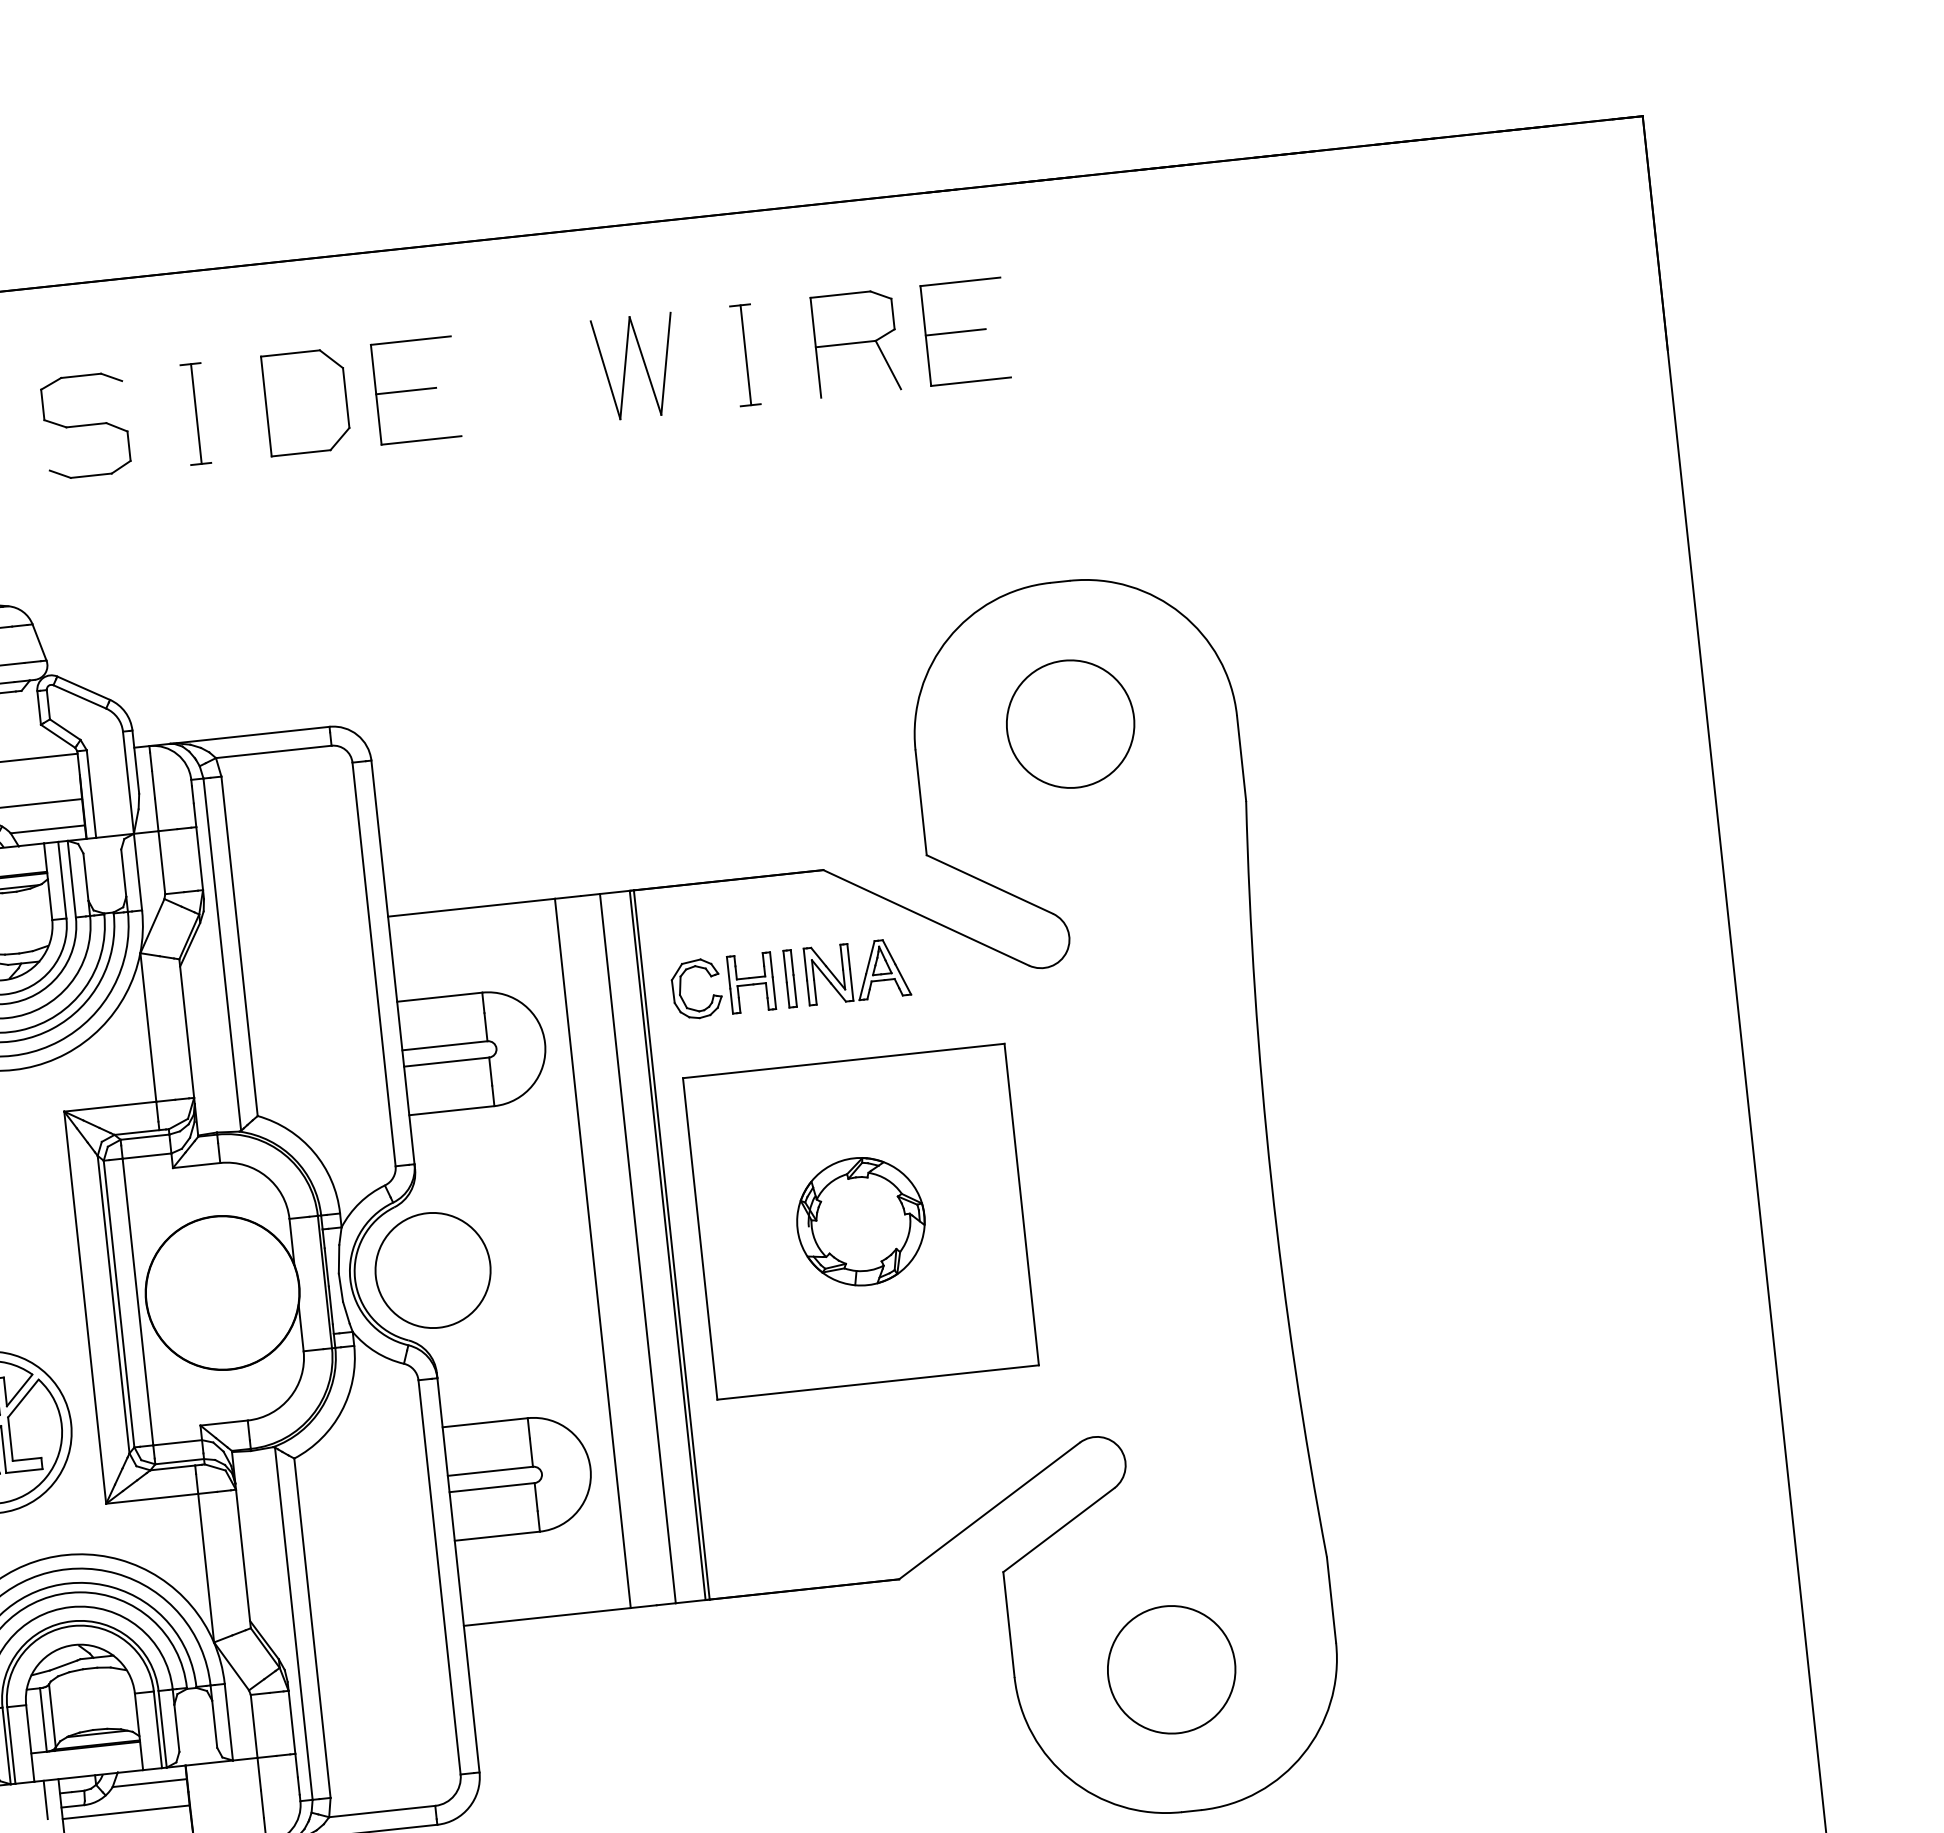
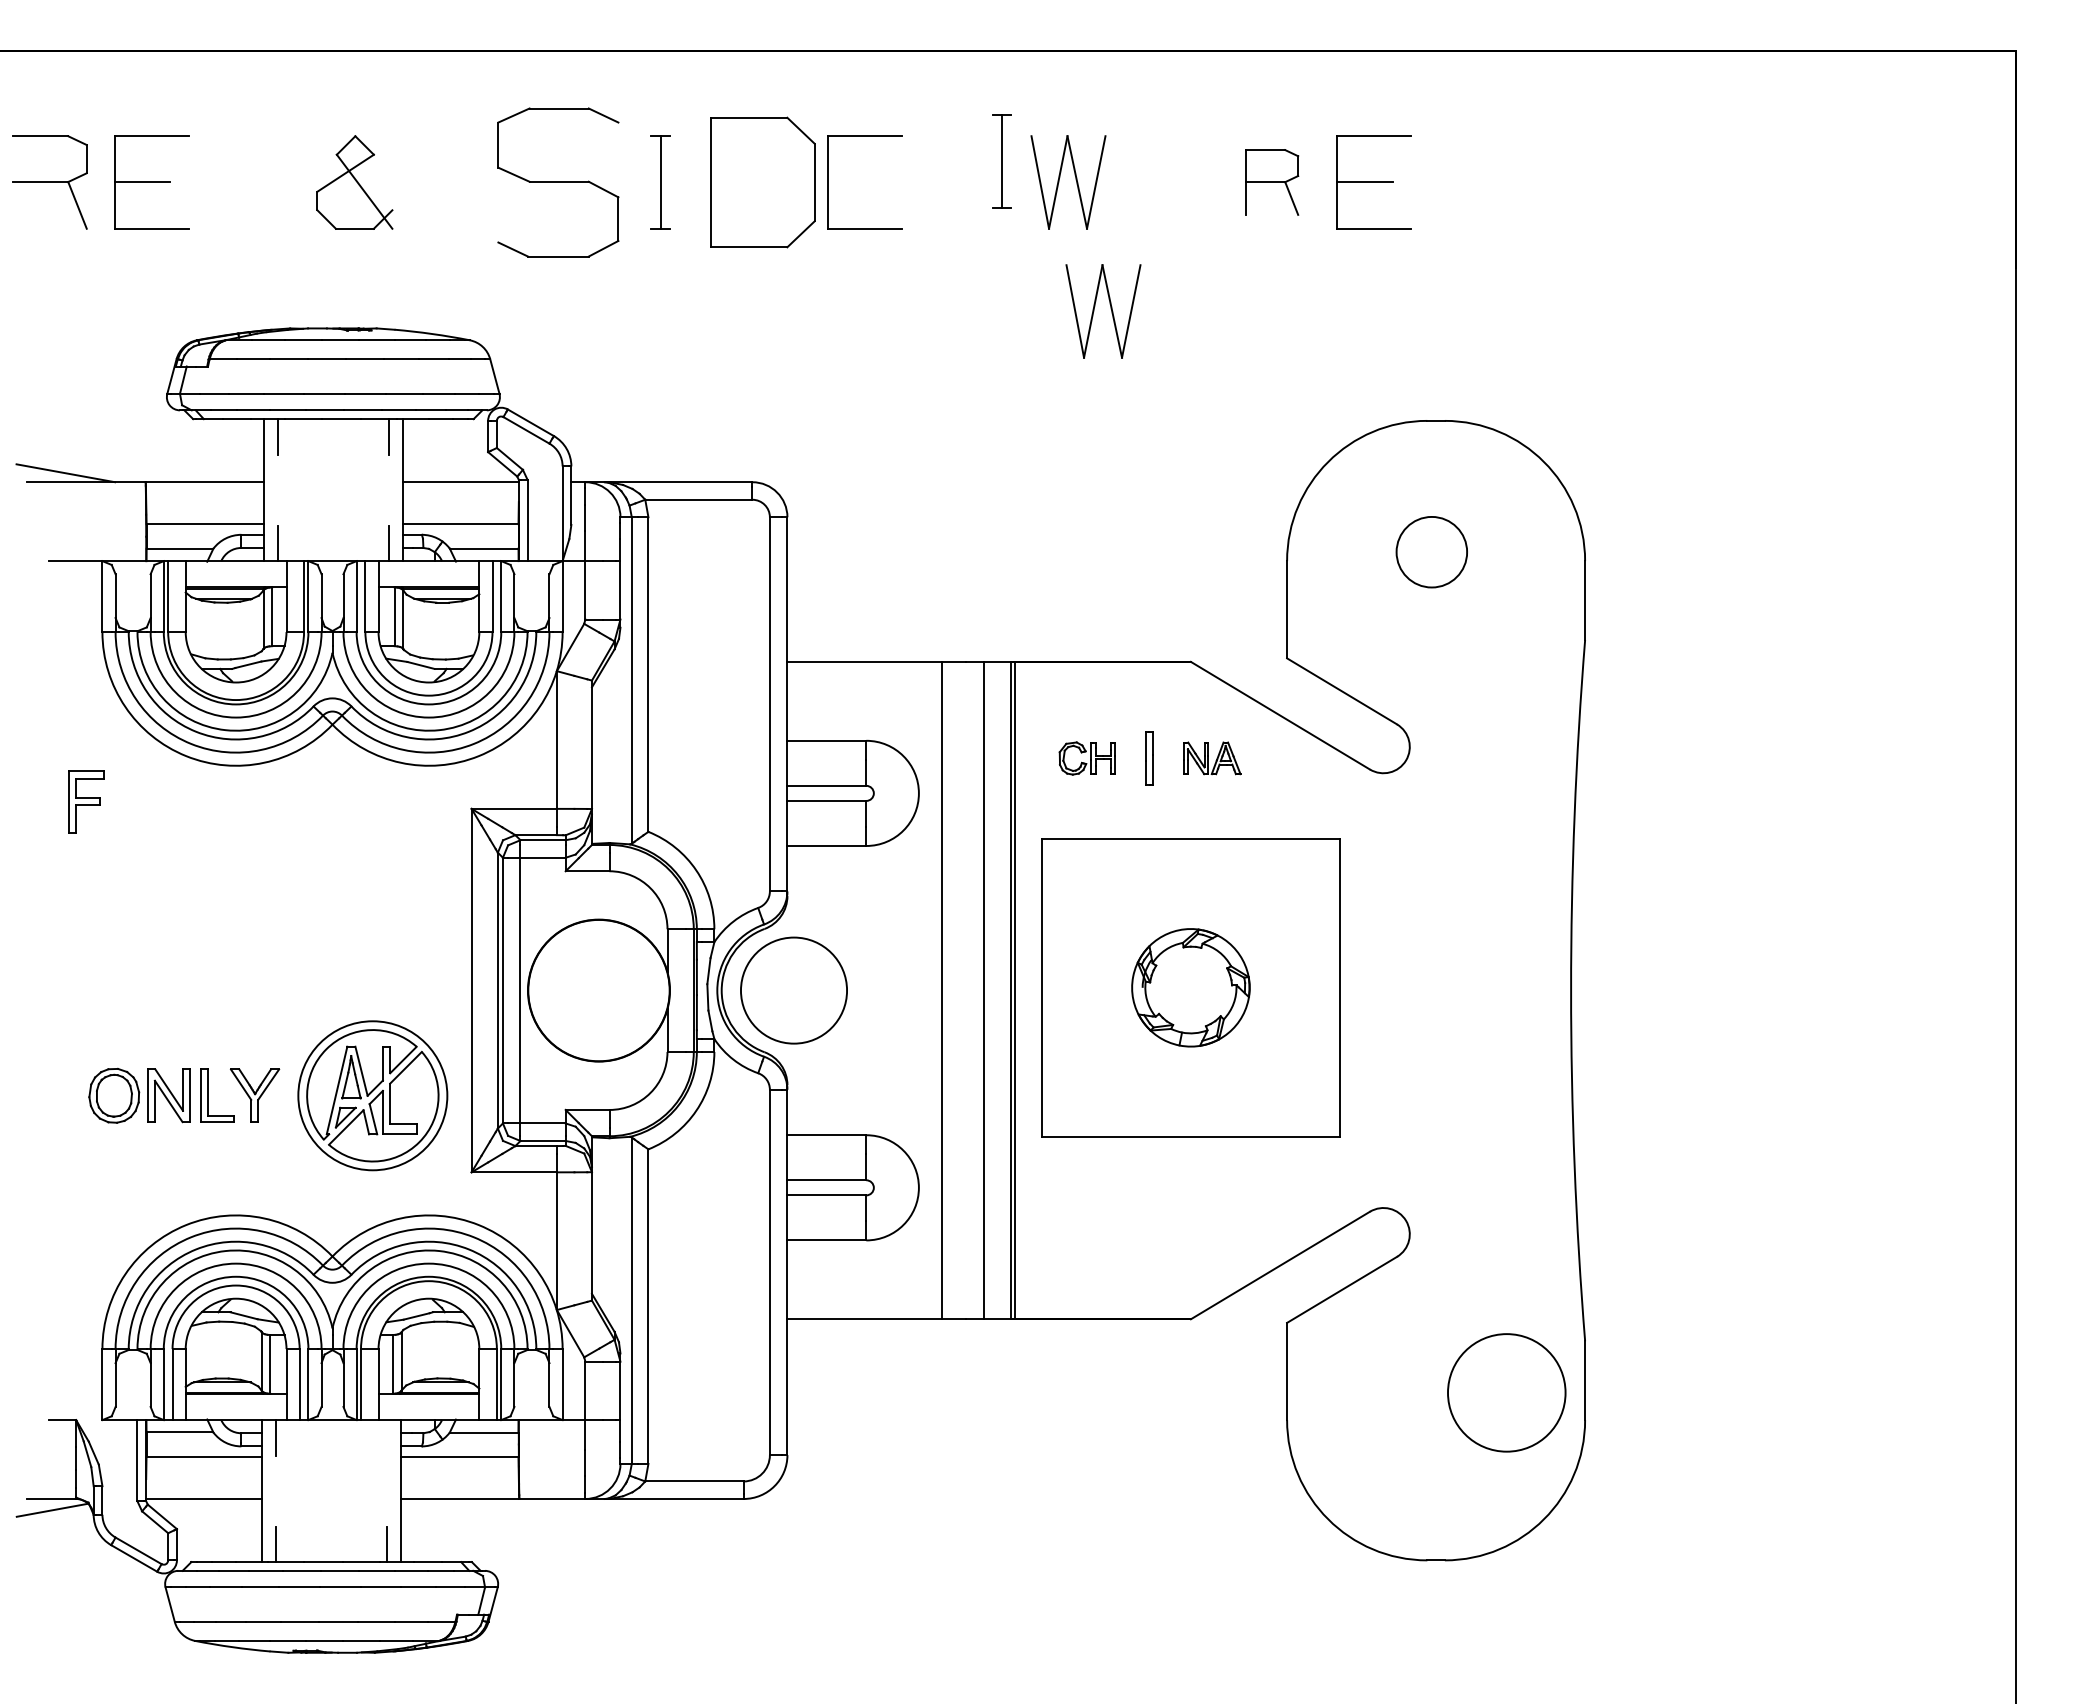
part: (856, 343) -> (1272, 182), size x0.7
part: (744, 355) -> (1001, 161), moved
line: (406, 391) -> (855, 182), removed
part: (305, 402) -> (762, 182), size x1.4
part: (85, 425) -> (558, 182), size x1.6
part: (695, 499) -> (1110, 309), added
circle: (1070, 723) -> (1431, 551), size x0.6
part: (857, 971) -> (1212, 758), size x0.6
part: (722, 986) -> (1087, 758), size x0.6
circle: (1171, 1669) -> (1506, 1392), moved
line: (46, 1799) -> (387, 1437), removed

